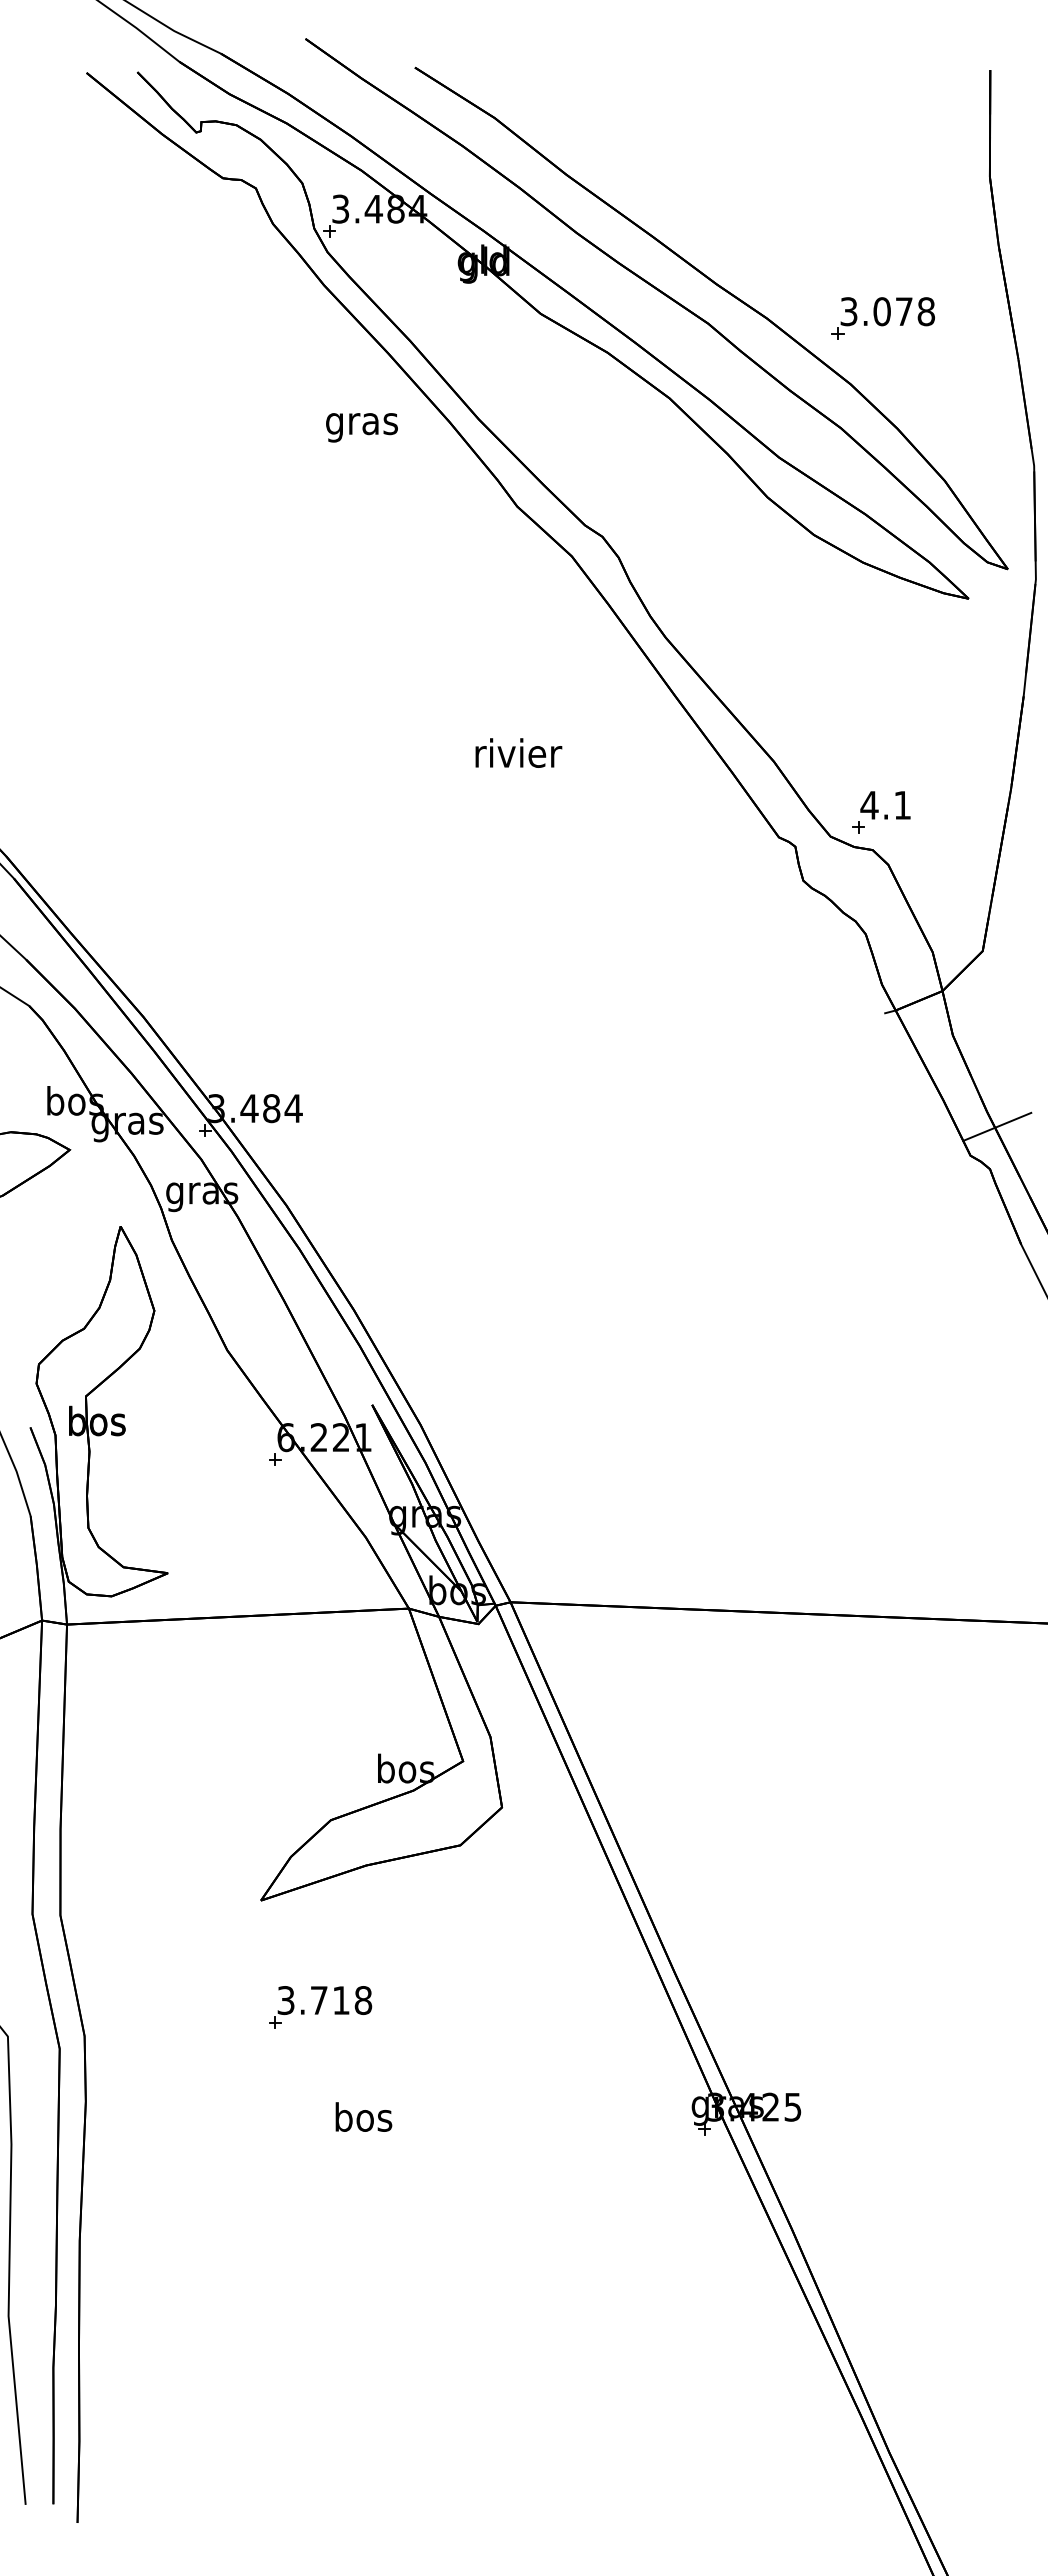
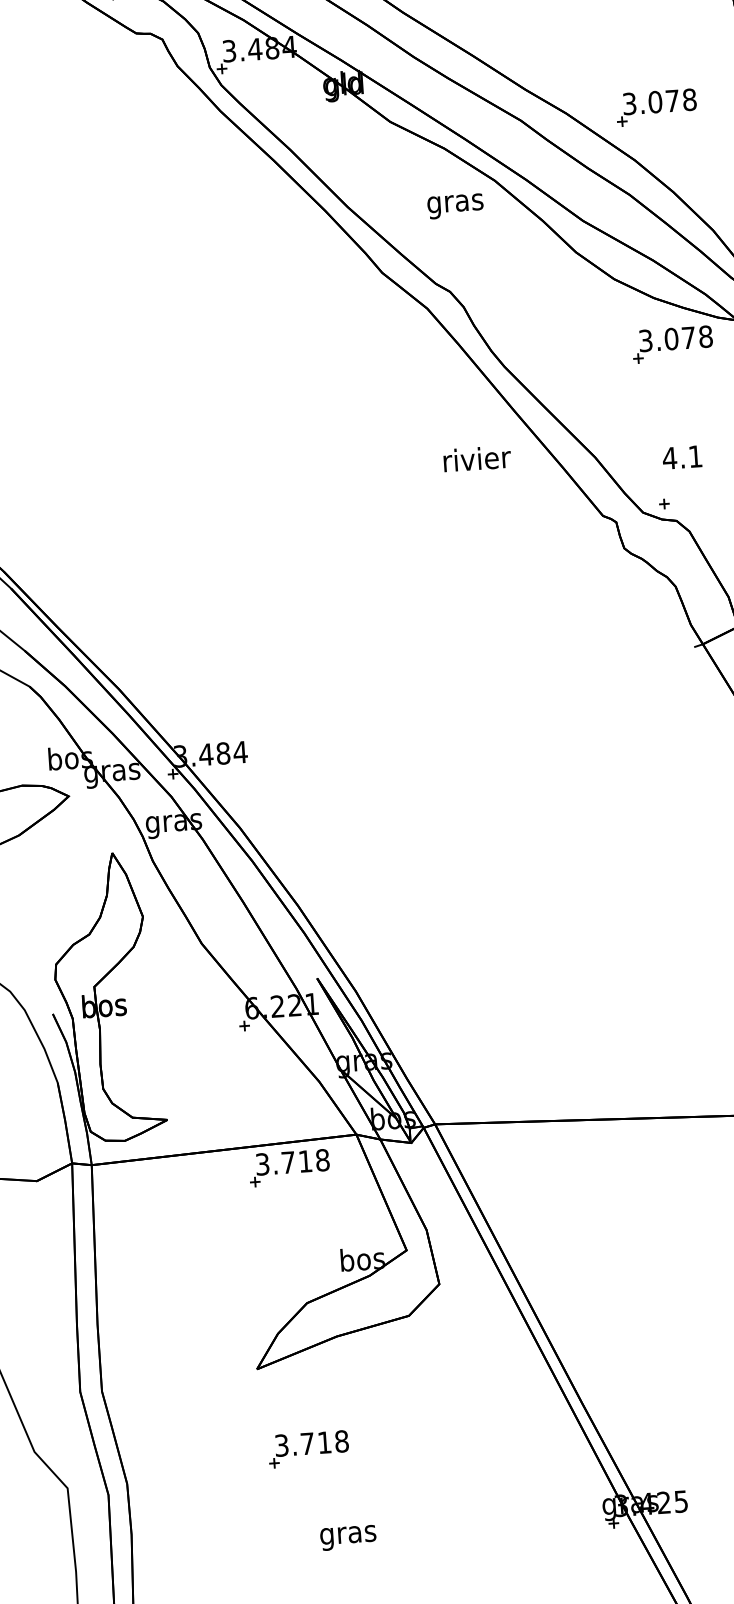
text: (361, 427) -> (455, 206), moved
part: (882, 623) -> (672, 344), added
text: (518, 752) -> (477, 458), moved
text: (885, 805) -> (682, 457), moved
part: (320, 1645) -> (289, 1168), added
text: (363, 2120) -> (348, 1534), bos -> gras

